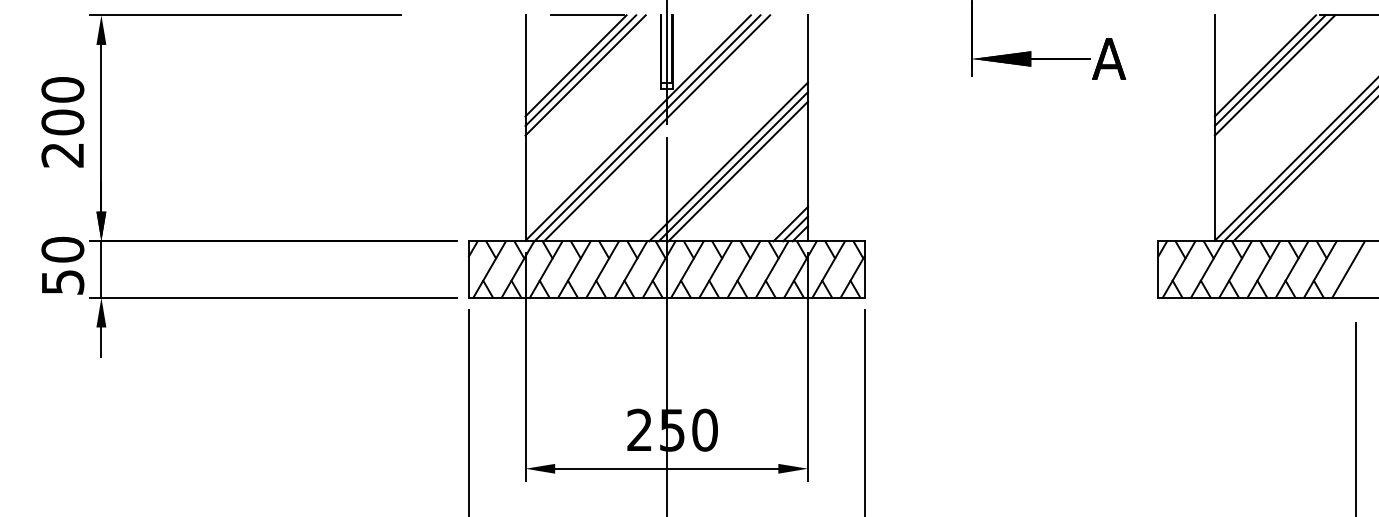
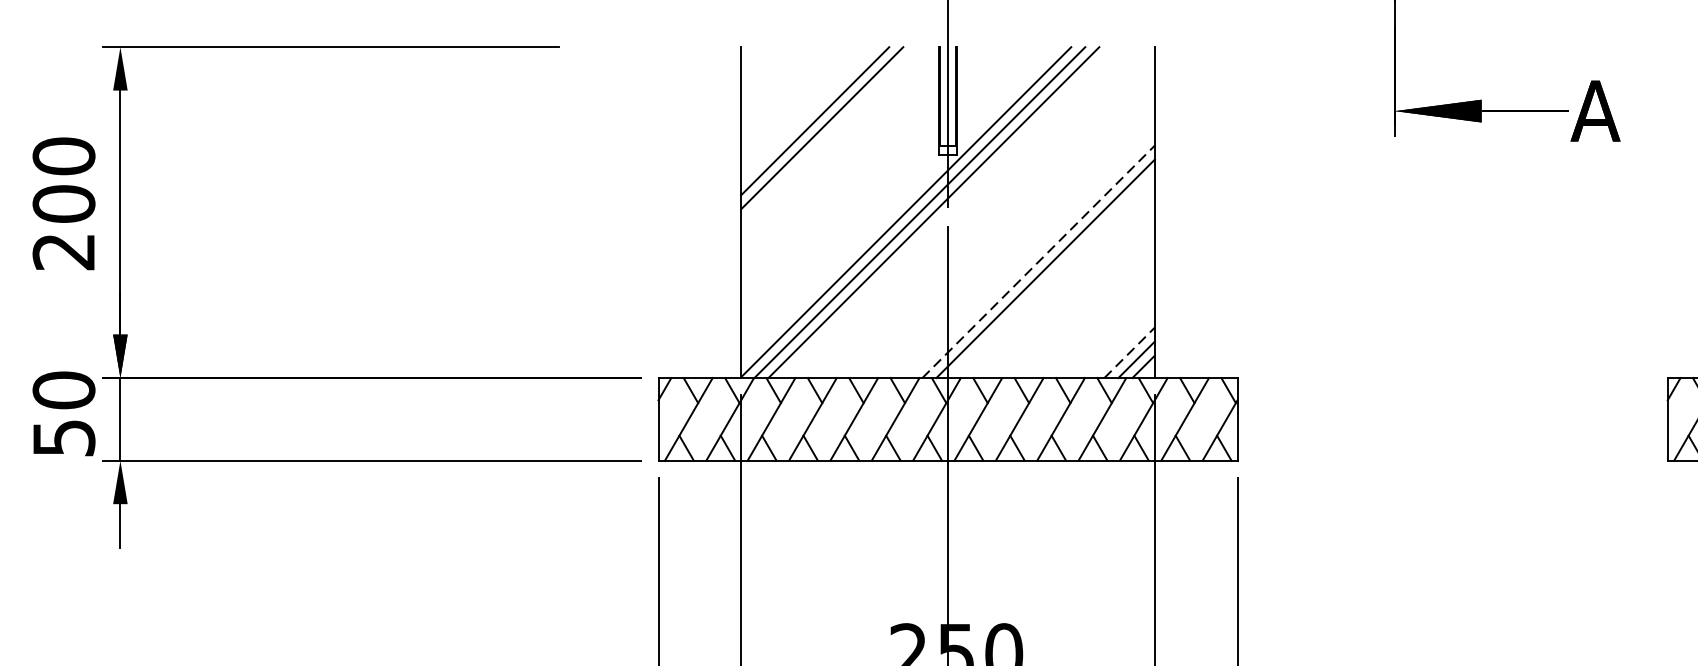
line: (587, 15) -> (832, 47), removed
line: (585, 75) -> (829, 135), removed
line: (728, 161) -> (1038, 261), solid -> dashed
line: (738, 171) -> (1053, 275), removed
line: (791, 223) -> (1130, 351), solid -> dashed

